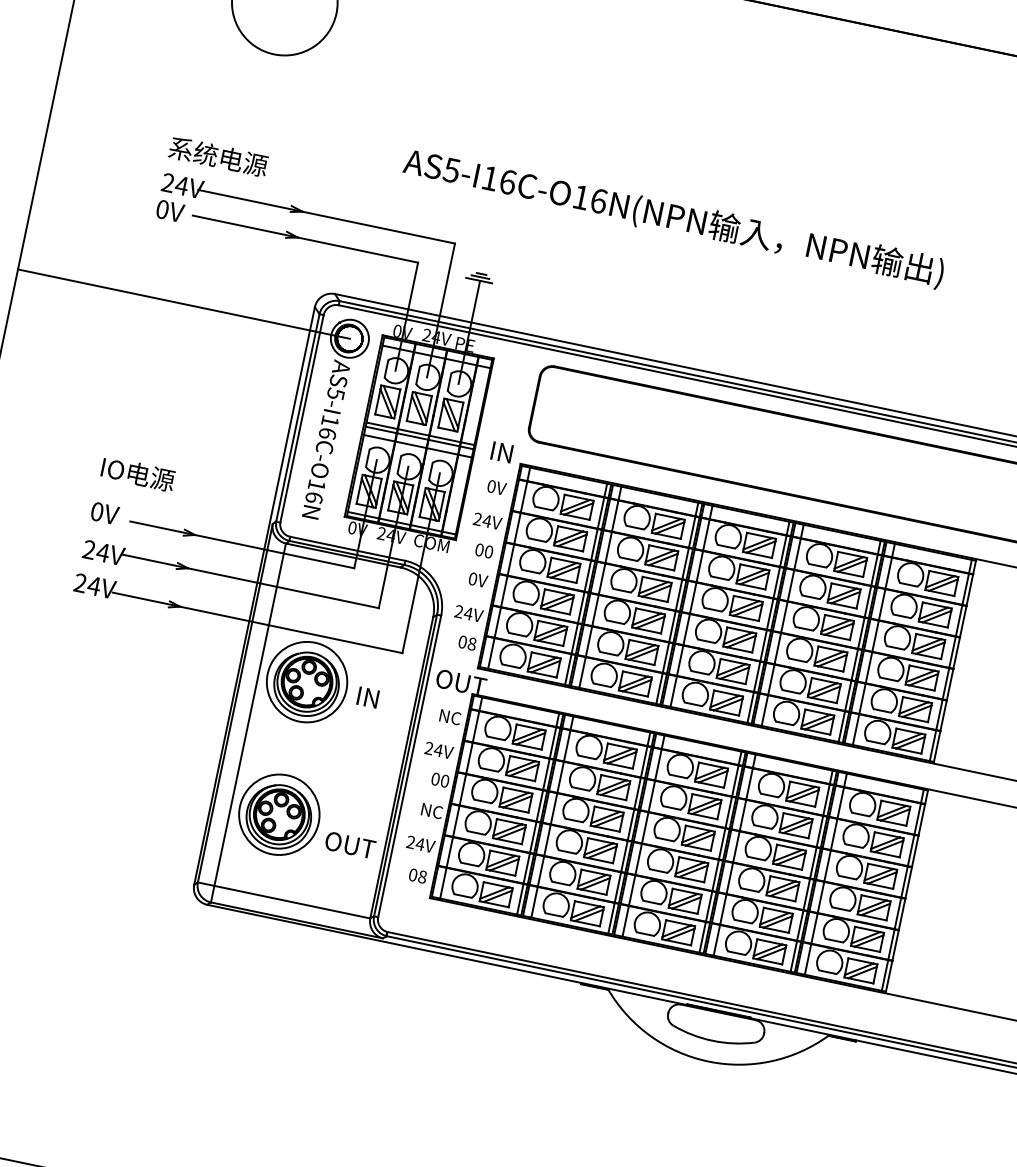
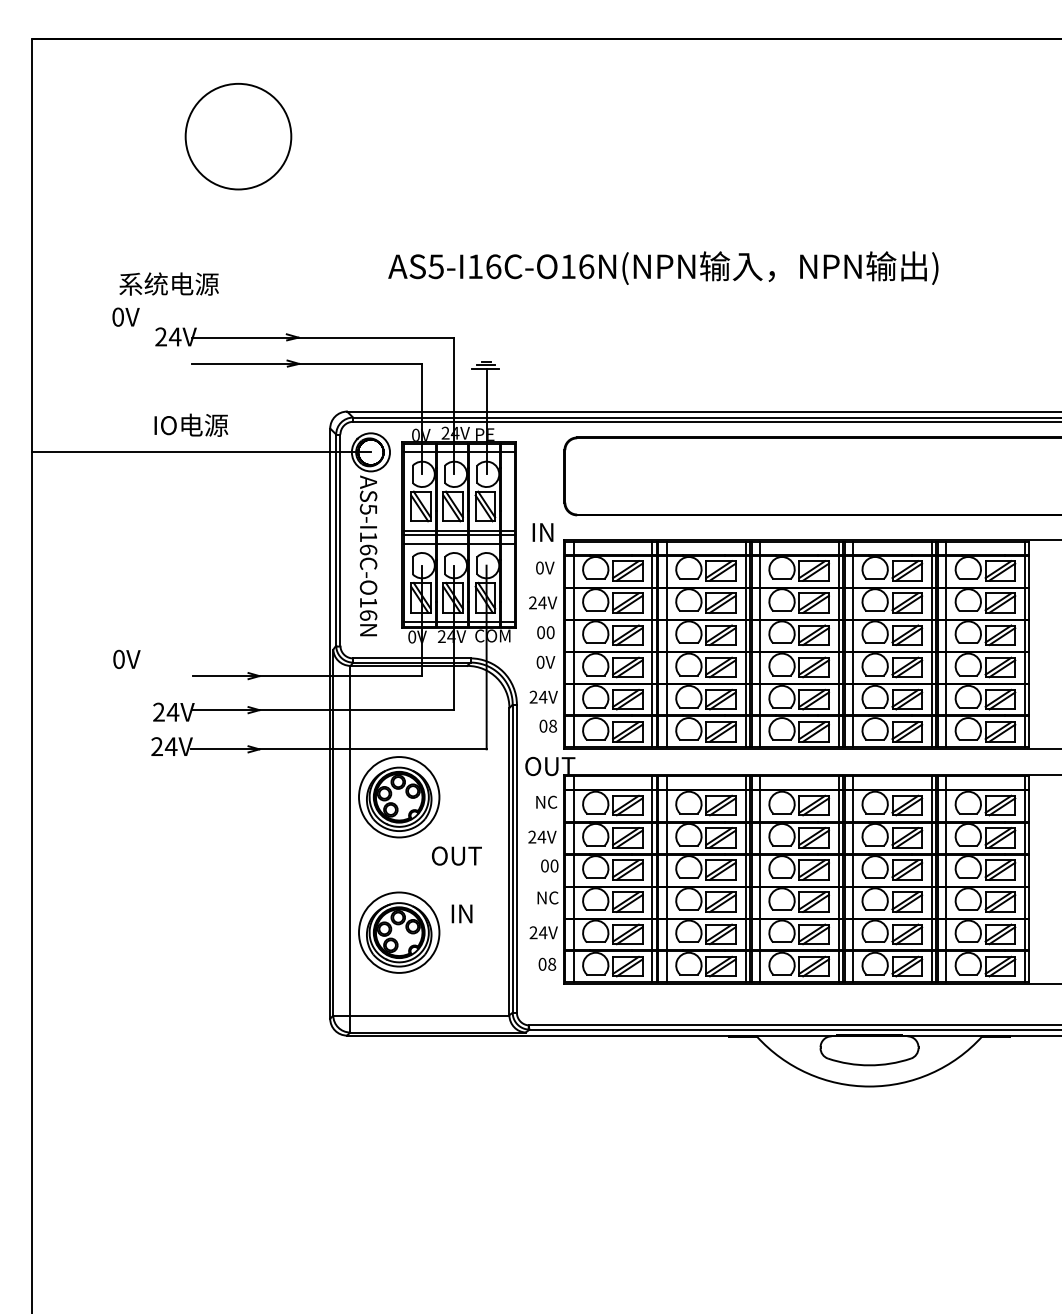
text: (218, 156) -> (168, 283), moved
text: (169, 210) -> (125, 316), moved
text: (138, 473) -> (191, 424), moved
text: (104, 512) -> (126, 658), moved
text: (367, 697) -> (461, 913), moved
text: (350, 844) -> (456, 855), moved

